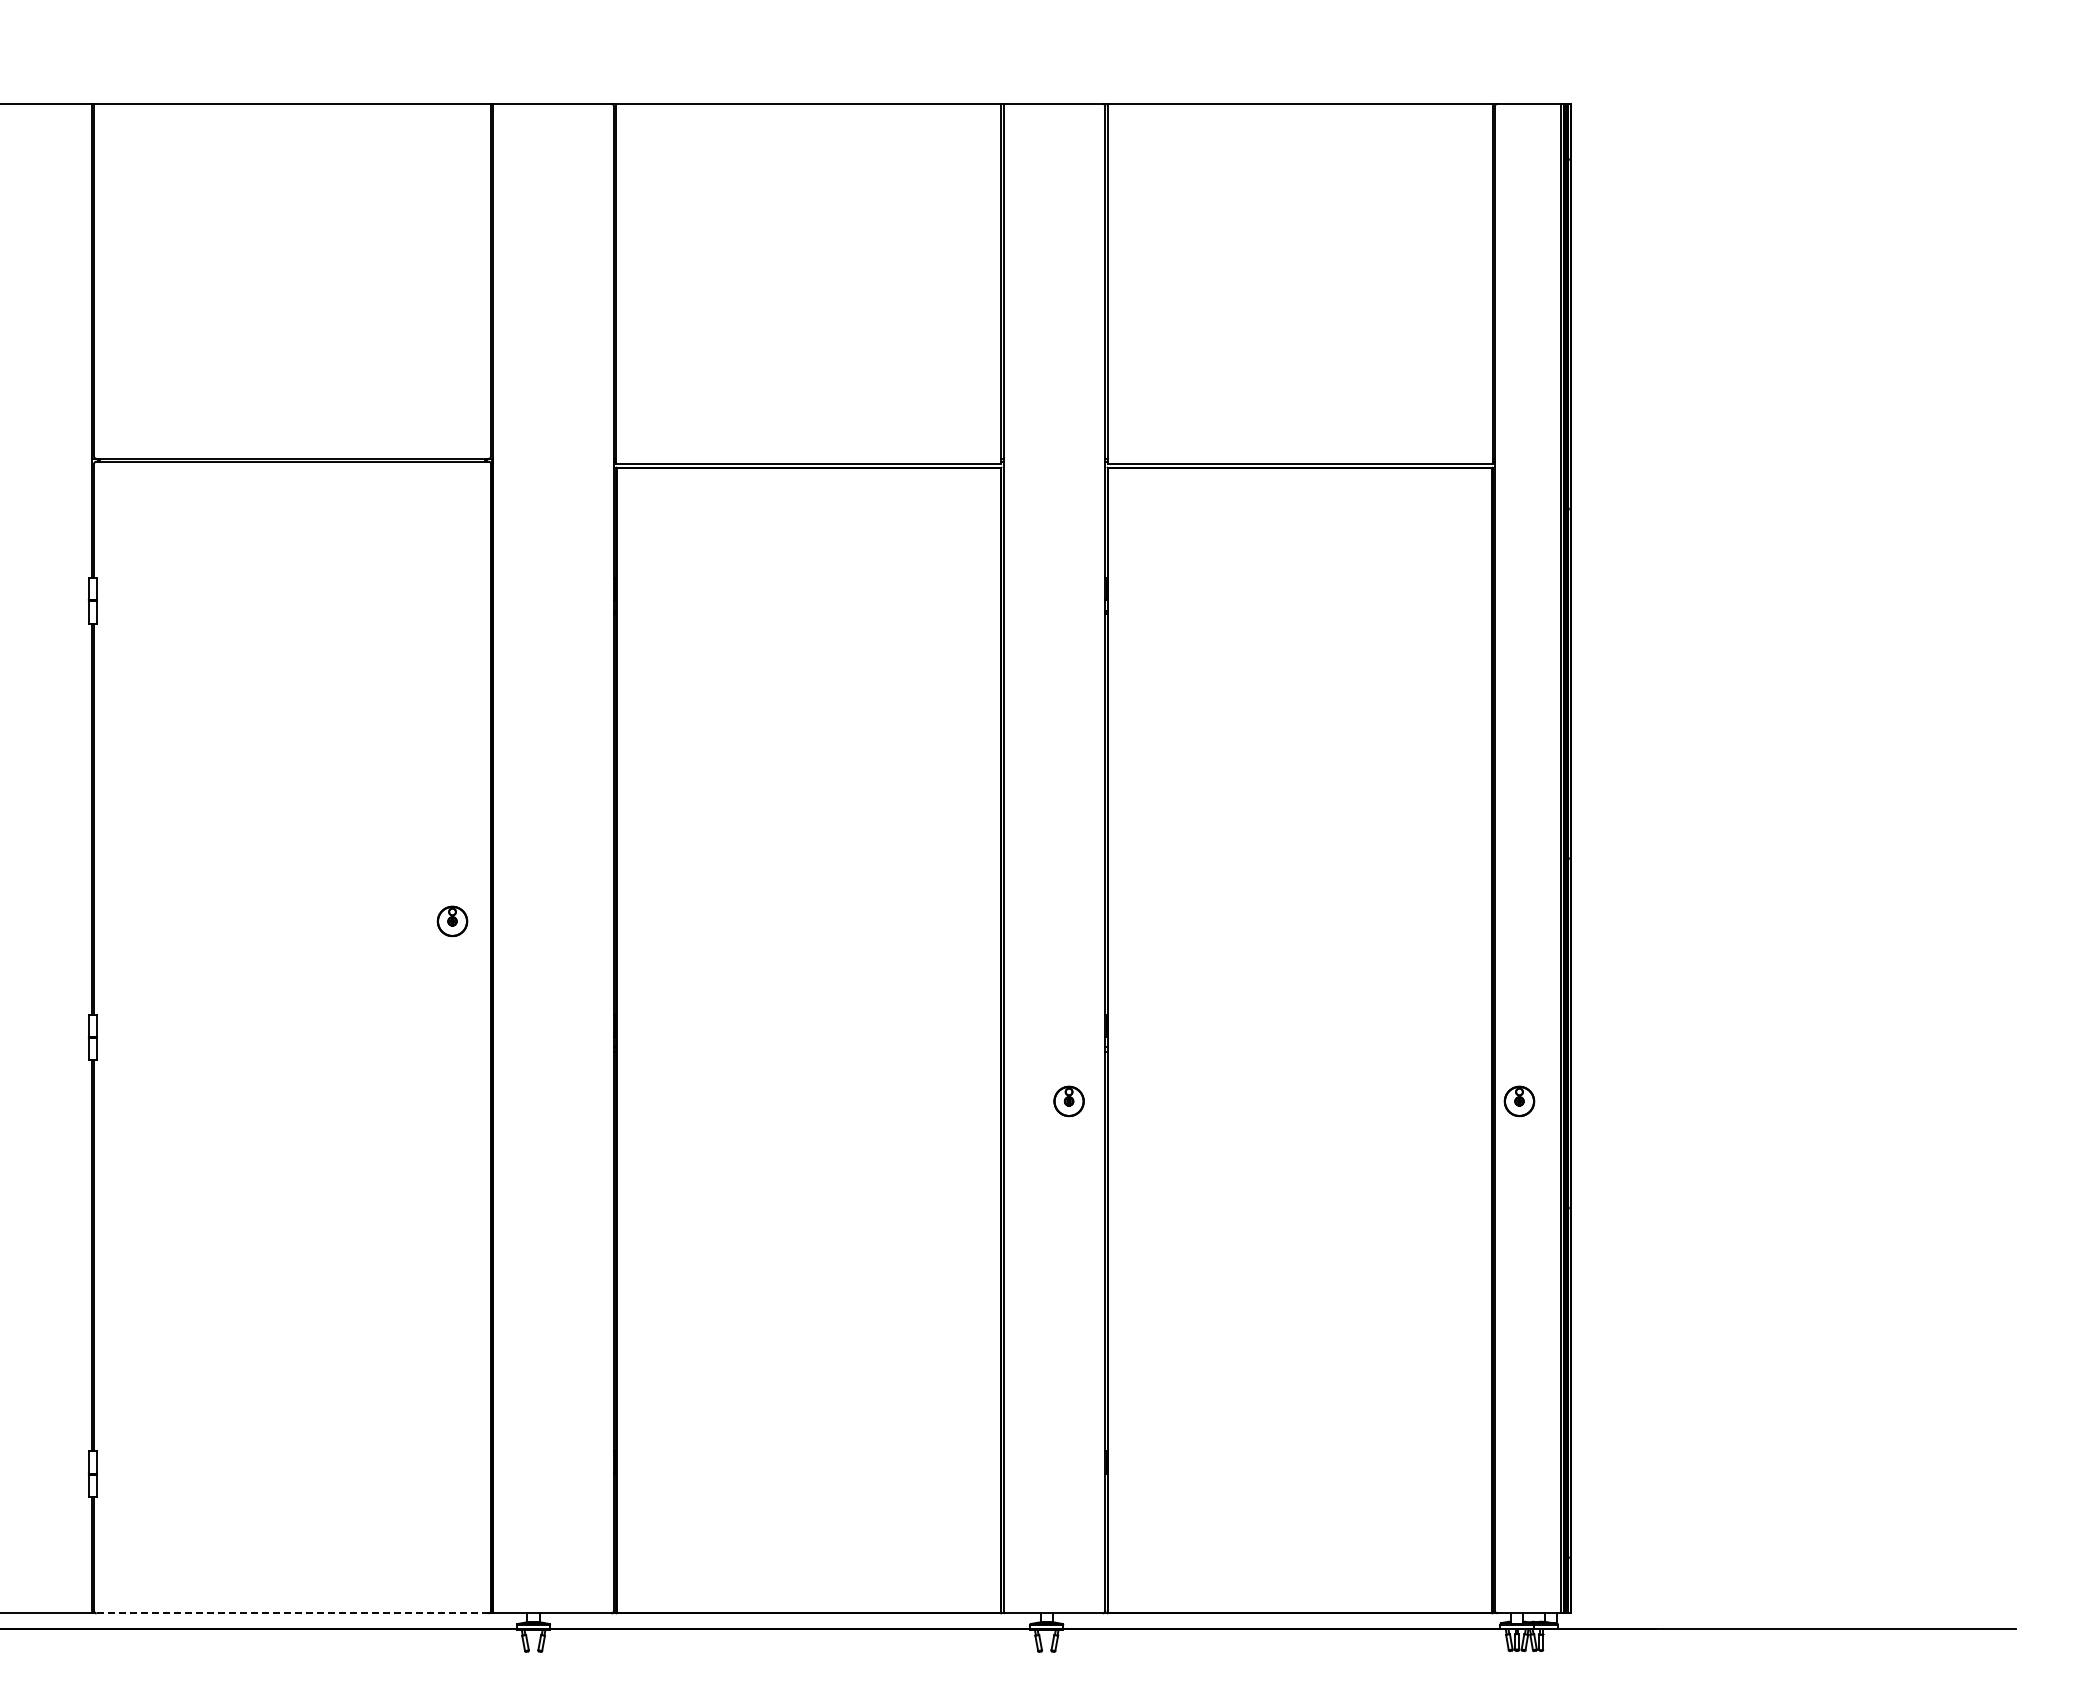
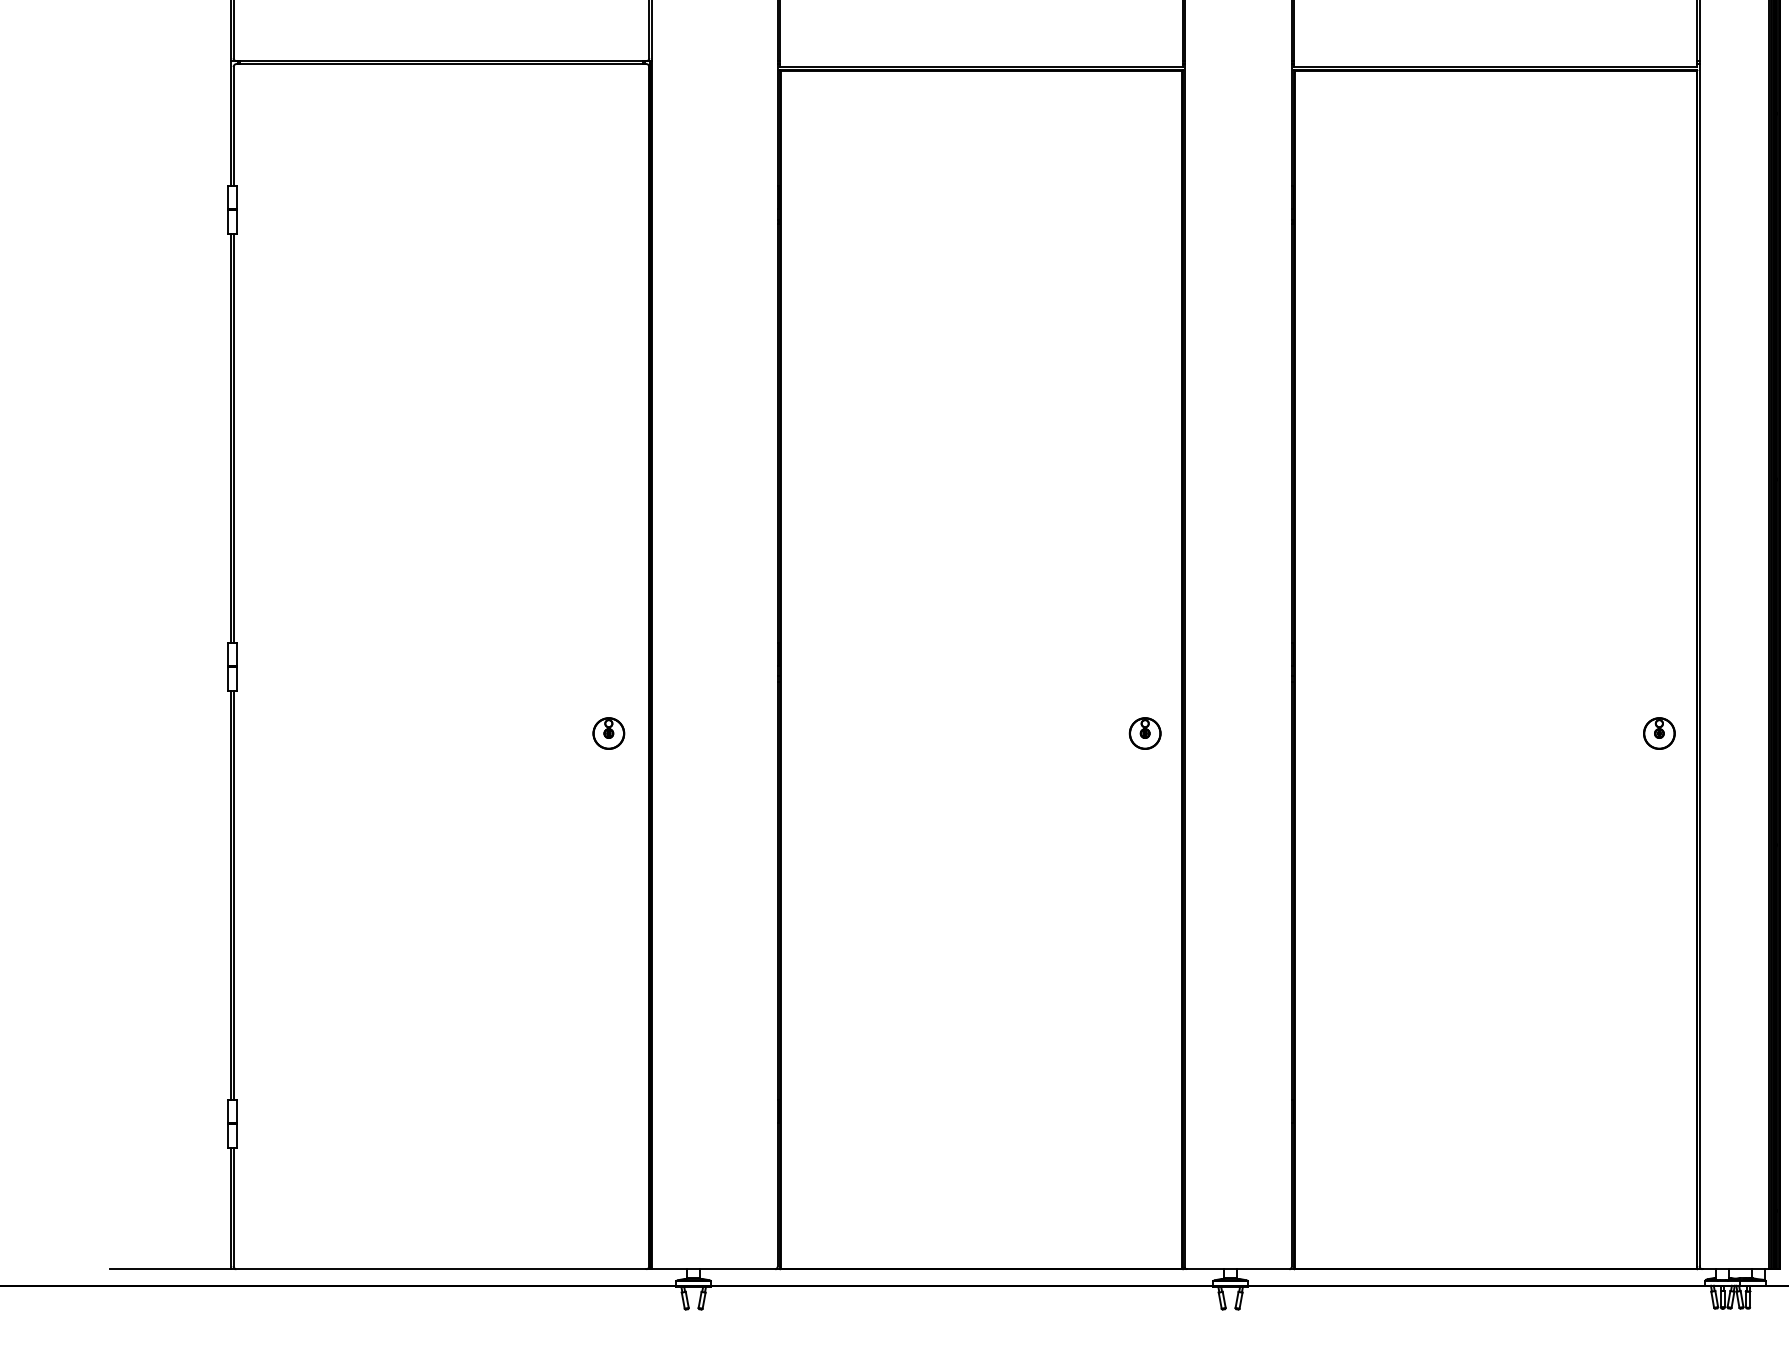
part: (452, 921) -> (608, 733), moved
part: (1068, 1101) -> (1144, 733), moved
part: (1519, 1101) -> (1659, 733), moved
line: (292, 1613) -> (441, 1269), dashed -> solid

